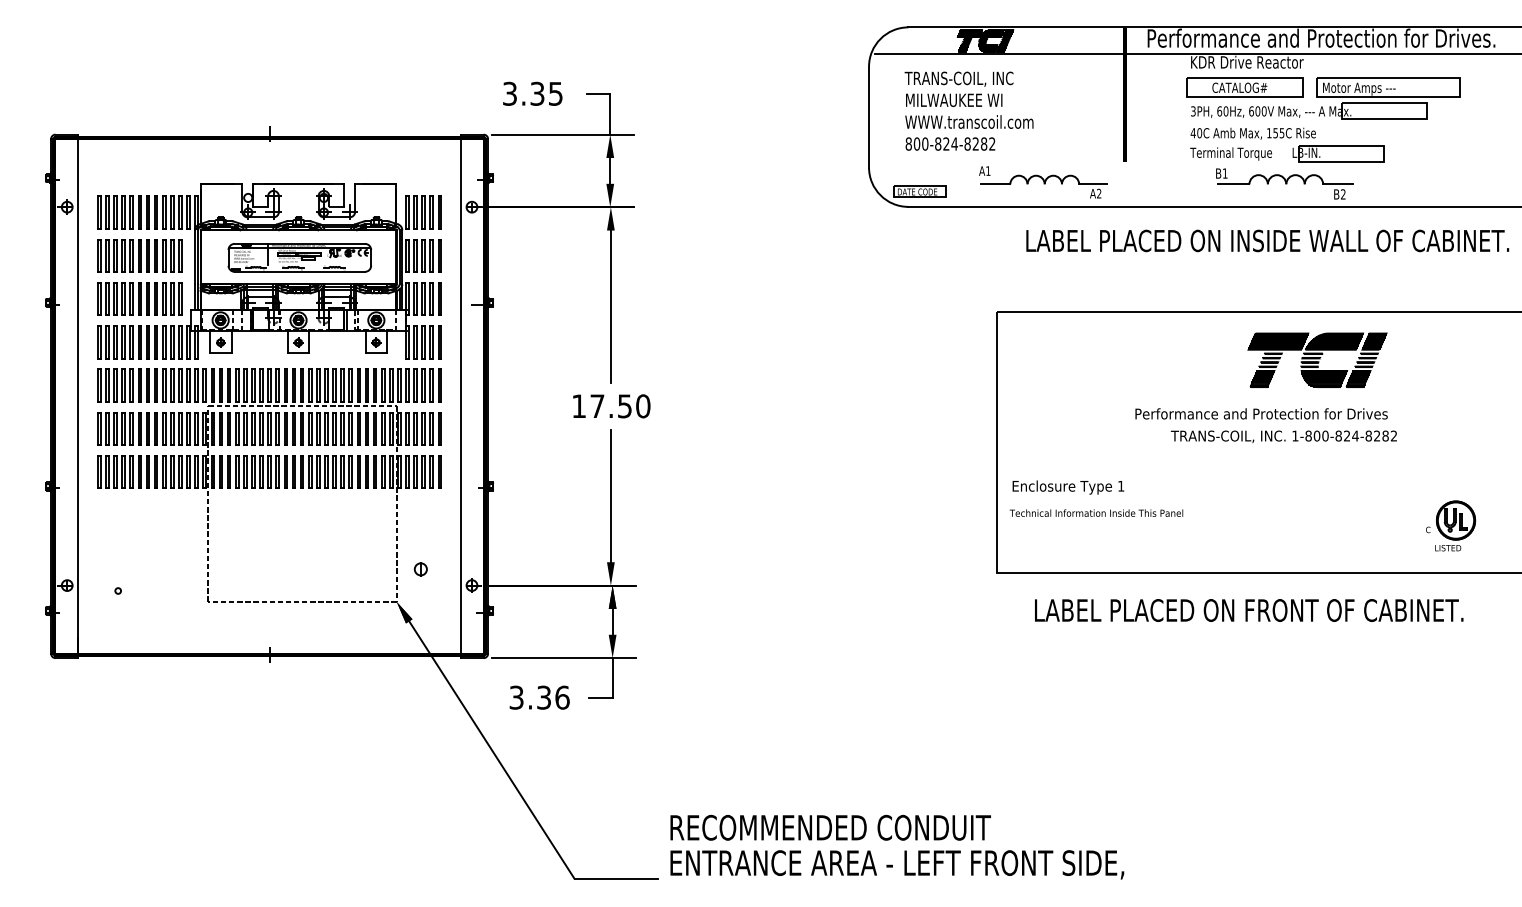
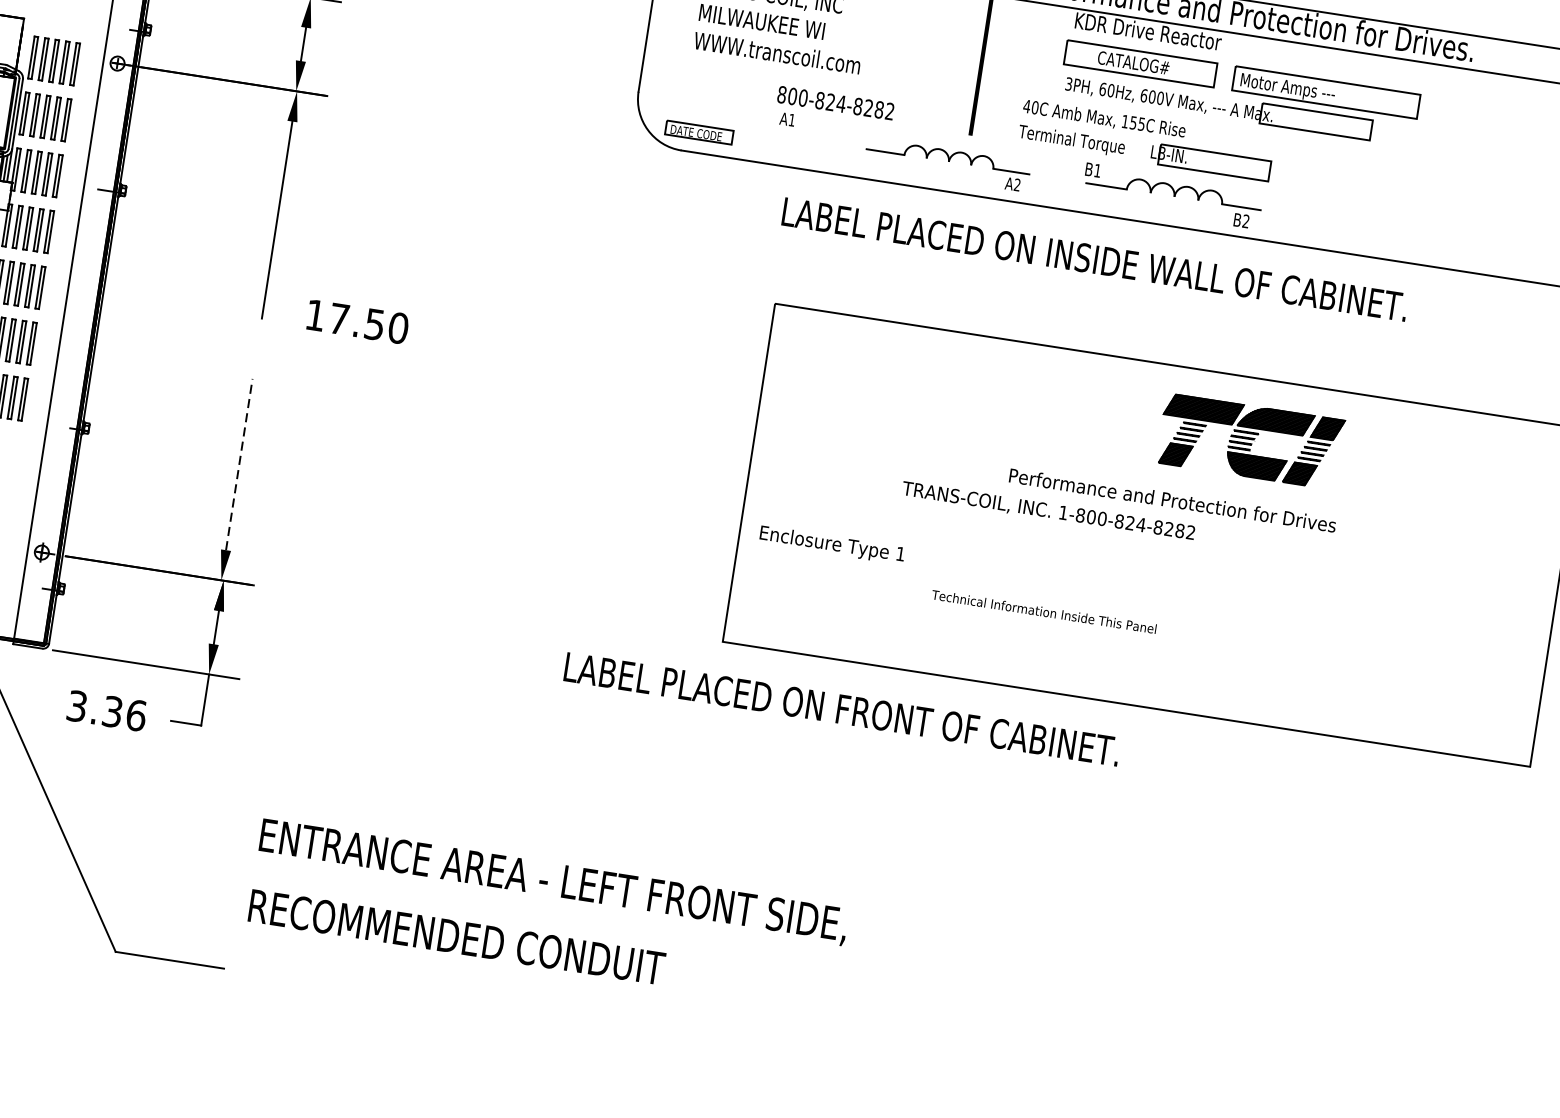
part: (1288, 138) -> (1148, 132), moved
text: (950, 143) -> (836, 102), moved
part: (1043, 186) -> (946, 164), moved
text: (1267, 240) -> (1094, 258), moved
part: (1317, 359) -> (1250, 440), moved
text: (611, 406) -> (357, 322), moved
text: (1261, 413) -> (1172, 499), moved
text: (1283, 436) -> (1047, 511), moved
line: (610, 495) -> (238, 463), solid -> dashed
text: (1096, 512) -> (1044, 611), moved
part: (1451, 525) -> (1319, 670), removed
text: (1249, 610) -> (842, 709), moved
text: (897, 864) -> (553, 881), moved

